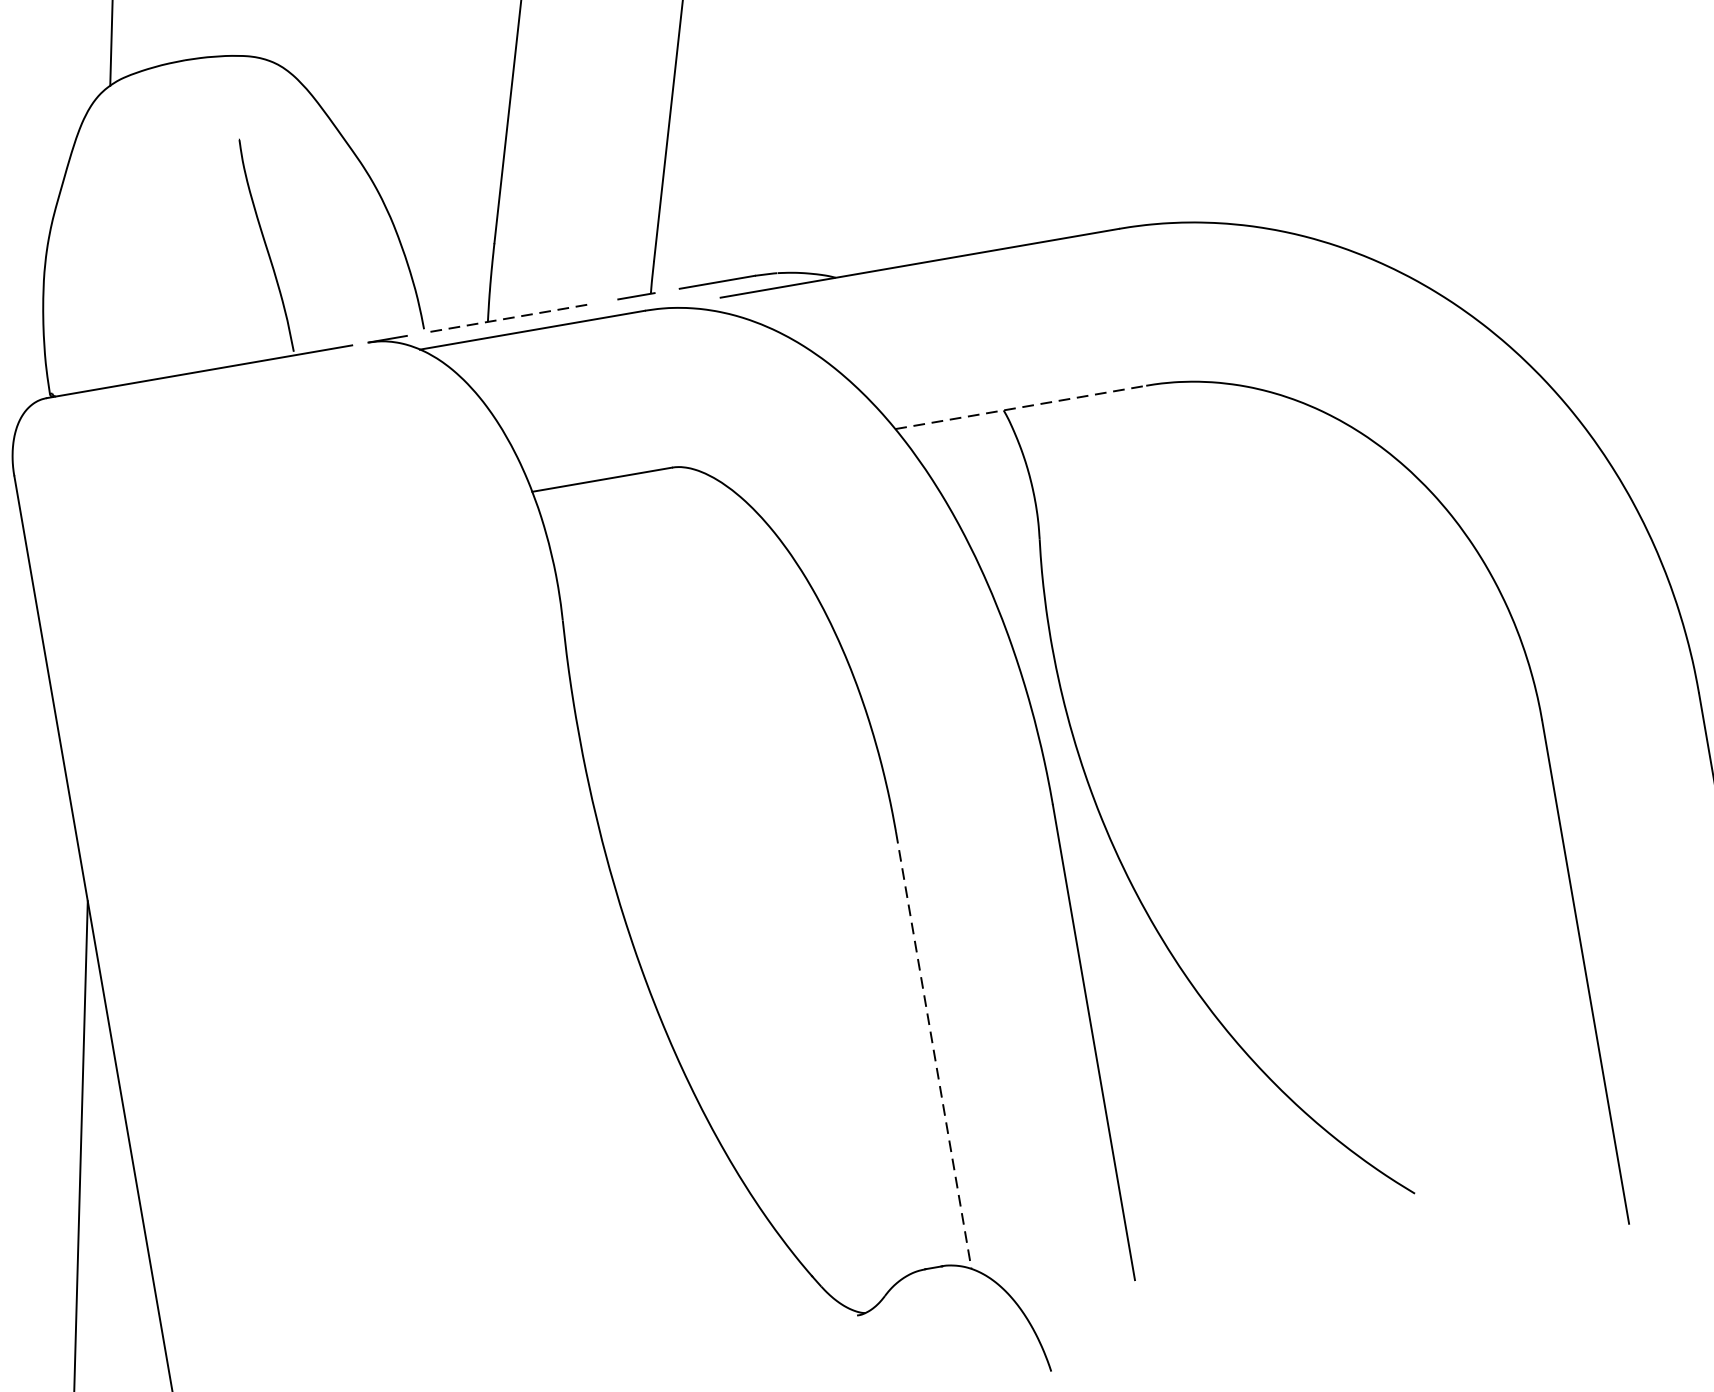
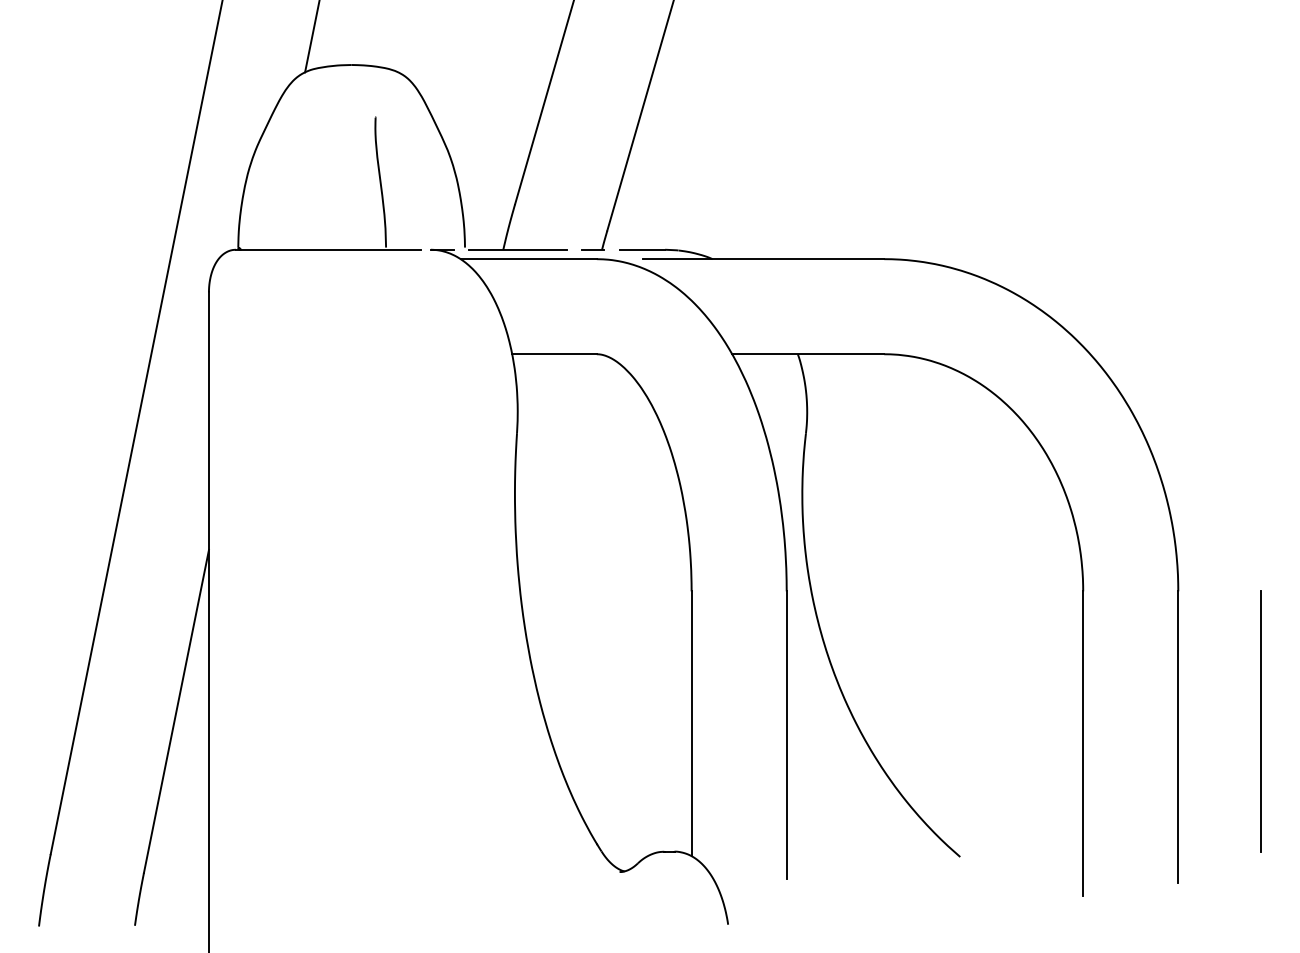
line: (512, 317) -> (518, 249), dashed -> solid
line: (1021, 407) -> (808, 354), dashed -> solid
line: (933, 1051) -> (691, 724), dashed -> solid

